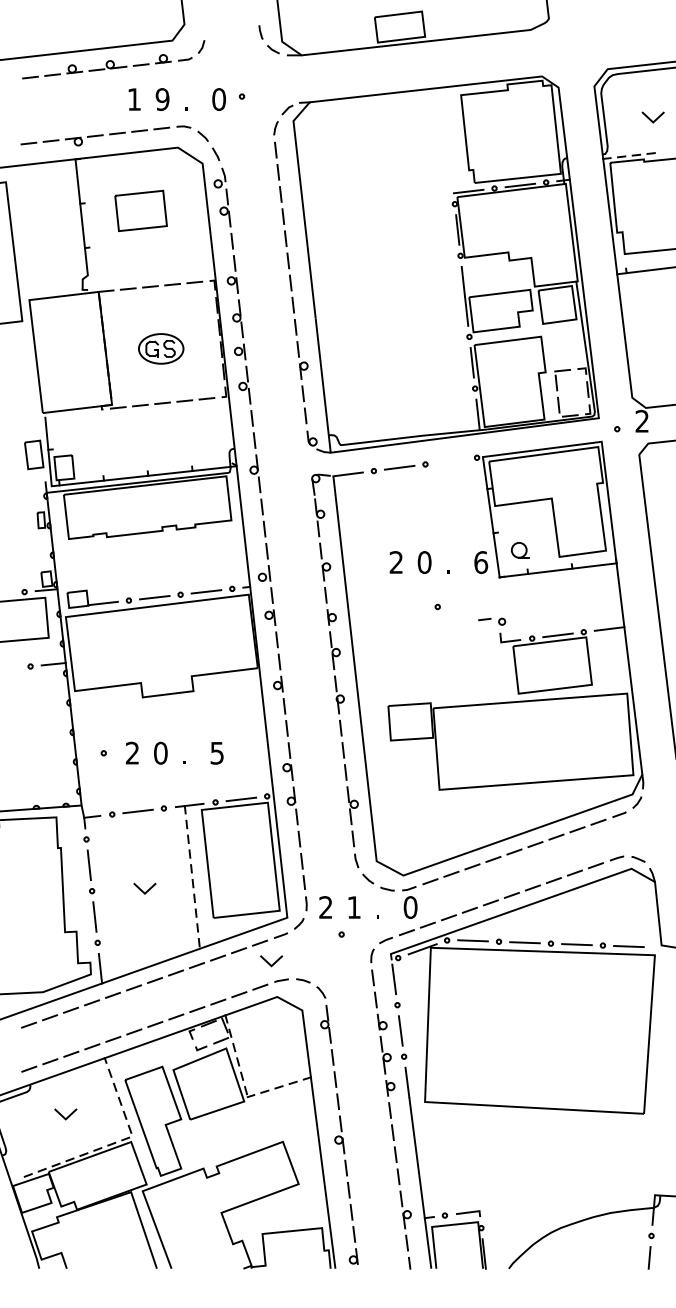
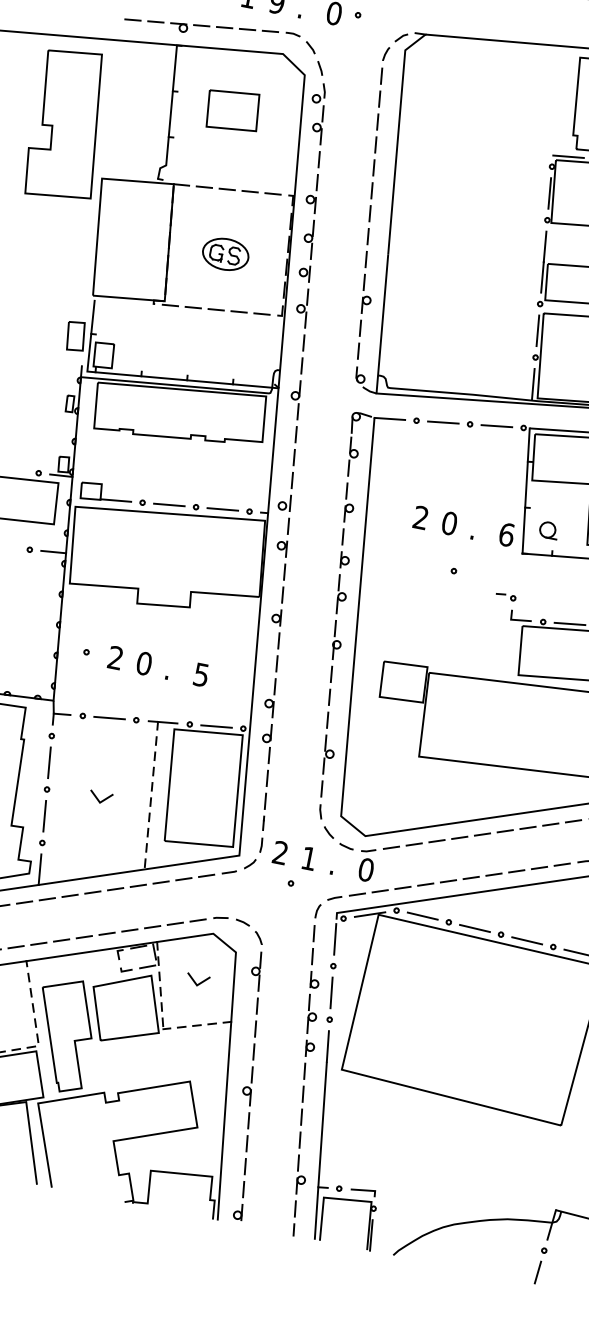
line: (451, 461) -> (497, 426), added
part: (491, 621) -> (505, 596), size x0.71
line: (269, 962) -> (195, 981), moved

